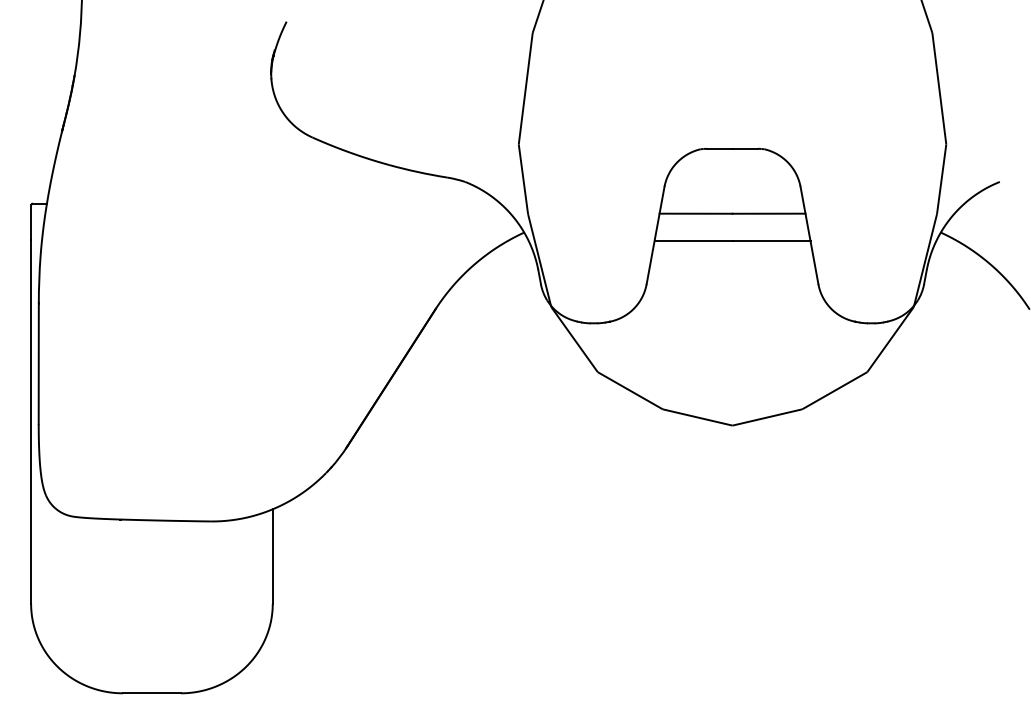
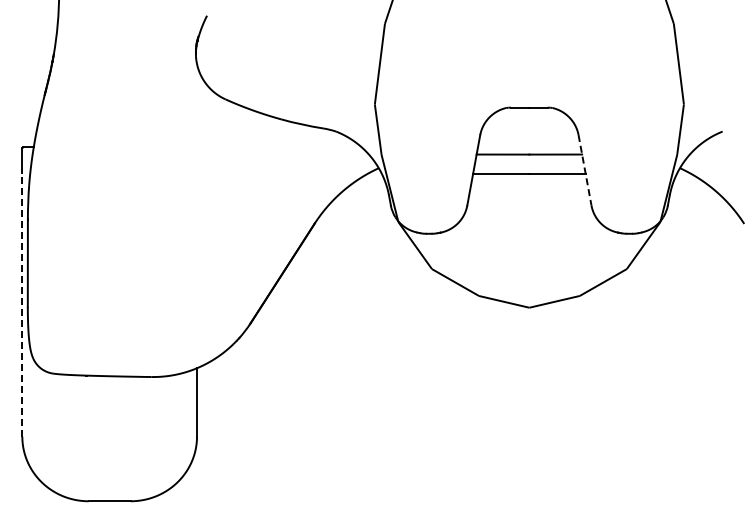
line: (810, 235) -> (585, 170), solid -> dashed
line: (31, 422) -> (22, 305), solid -> dashed

